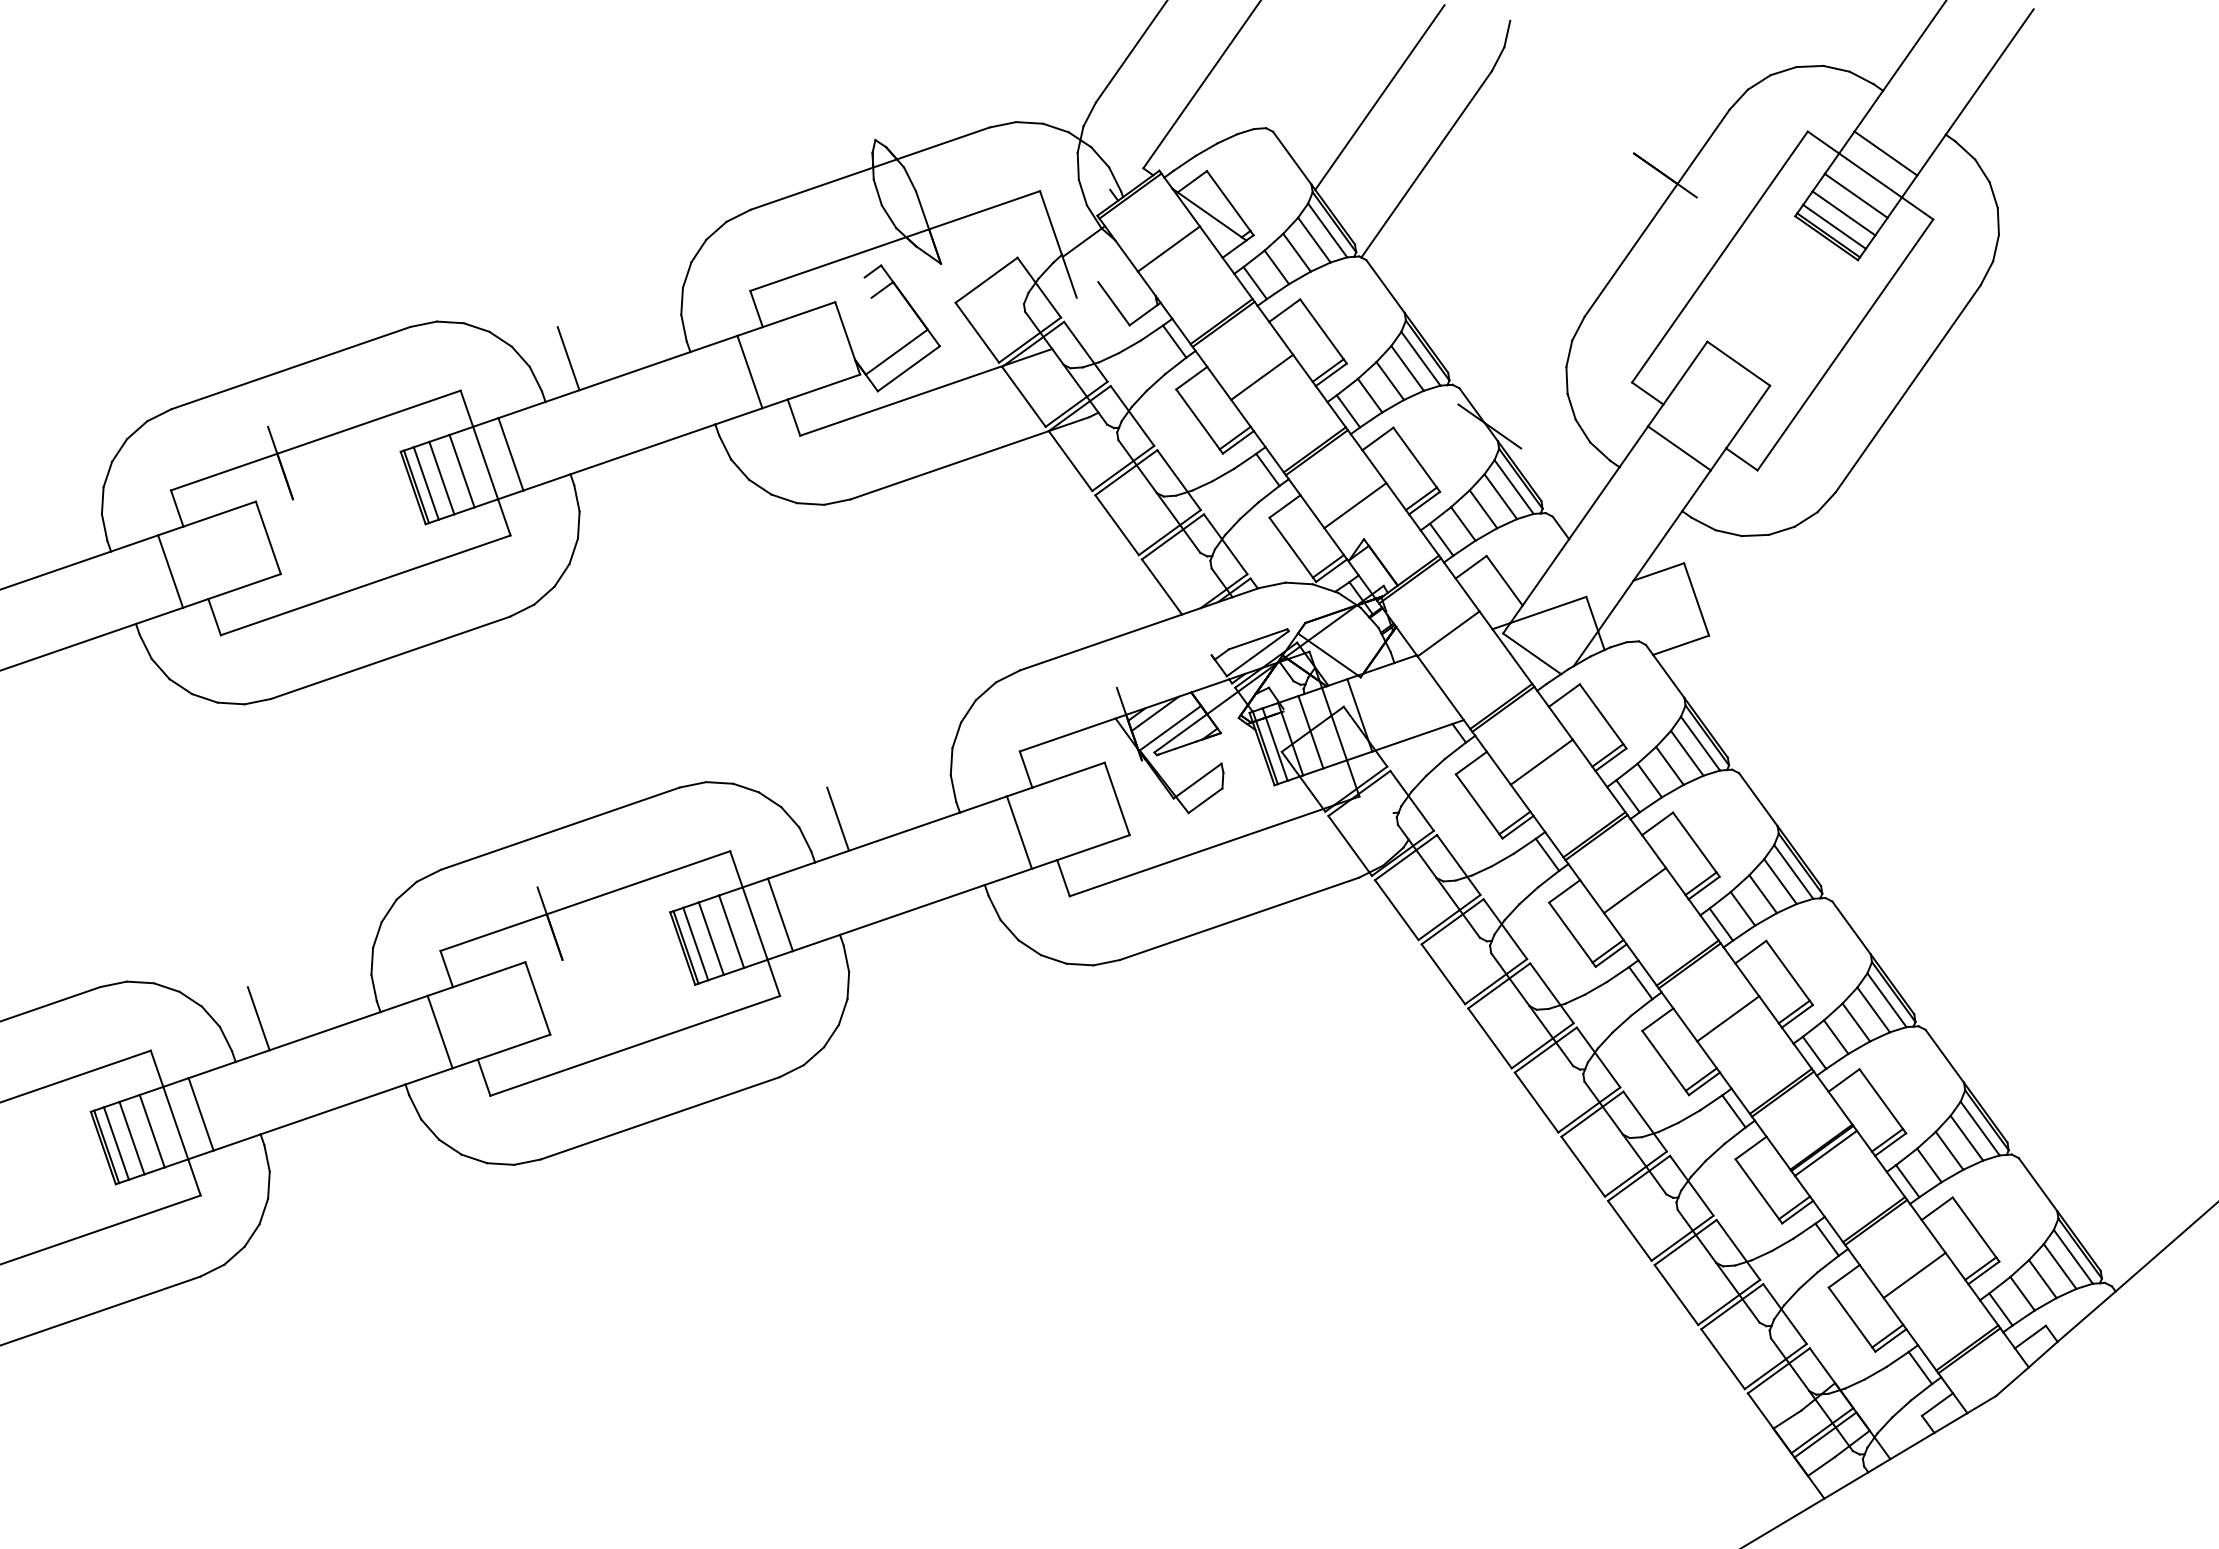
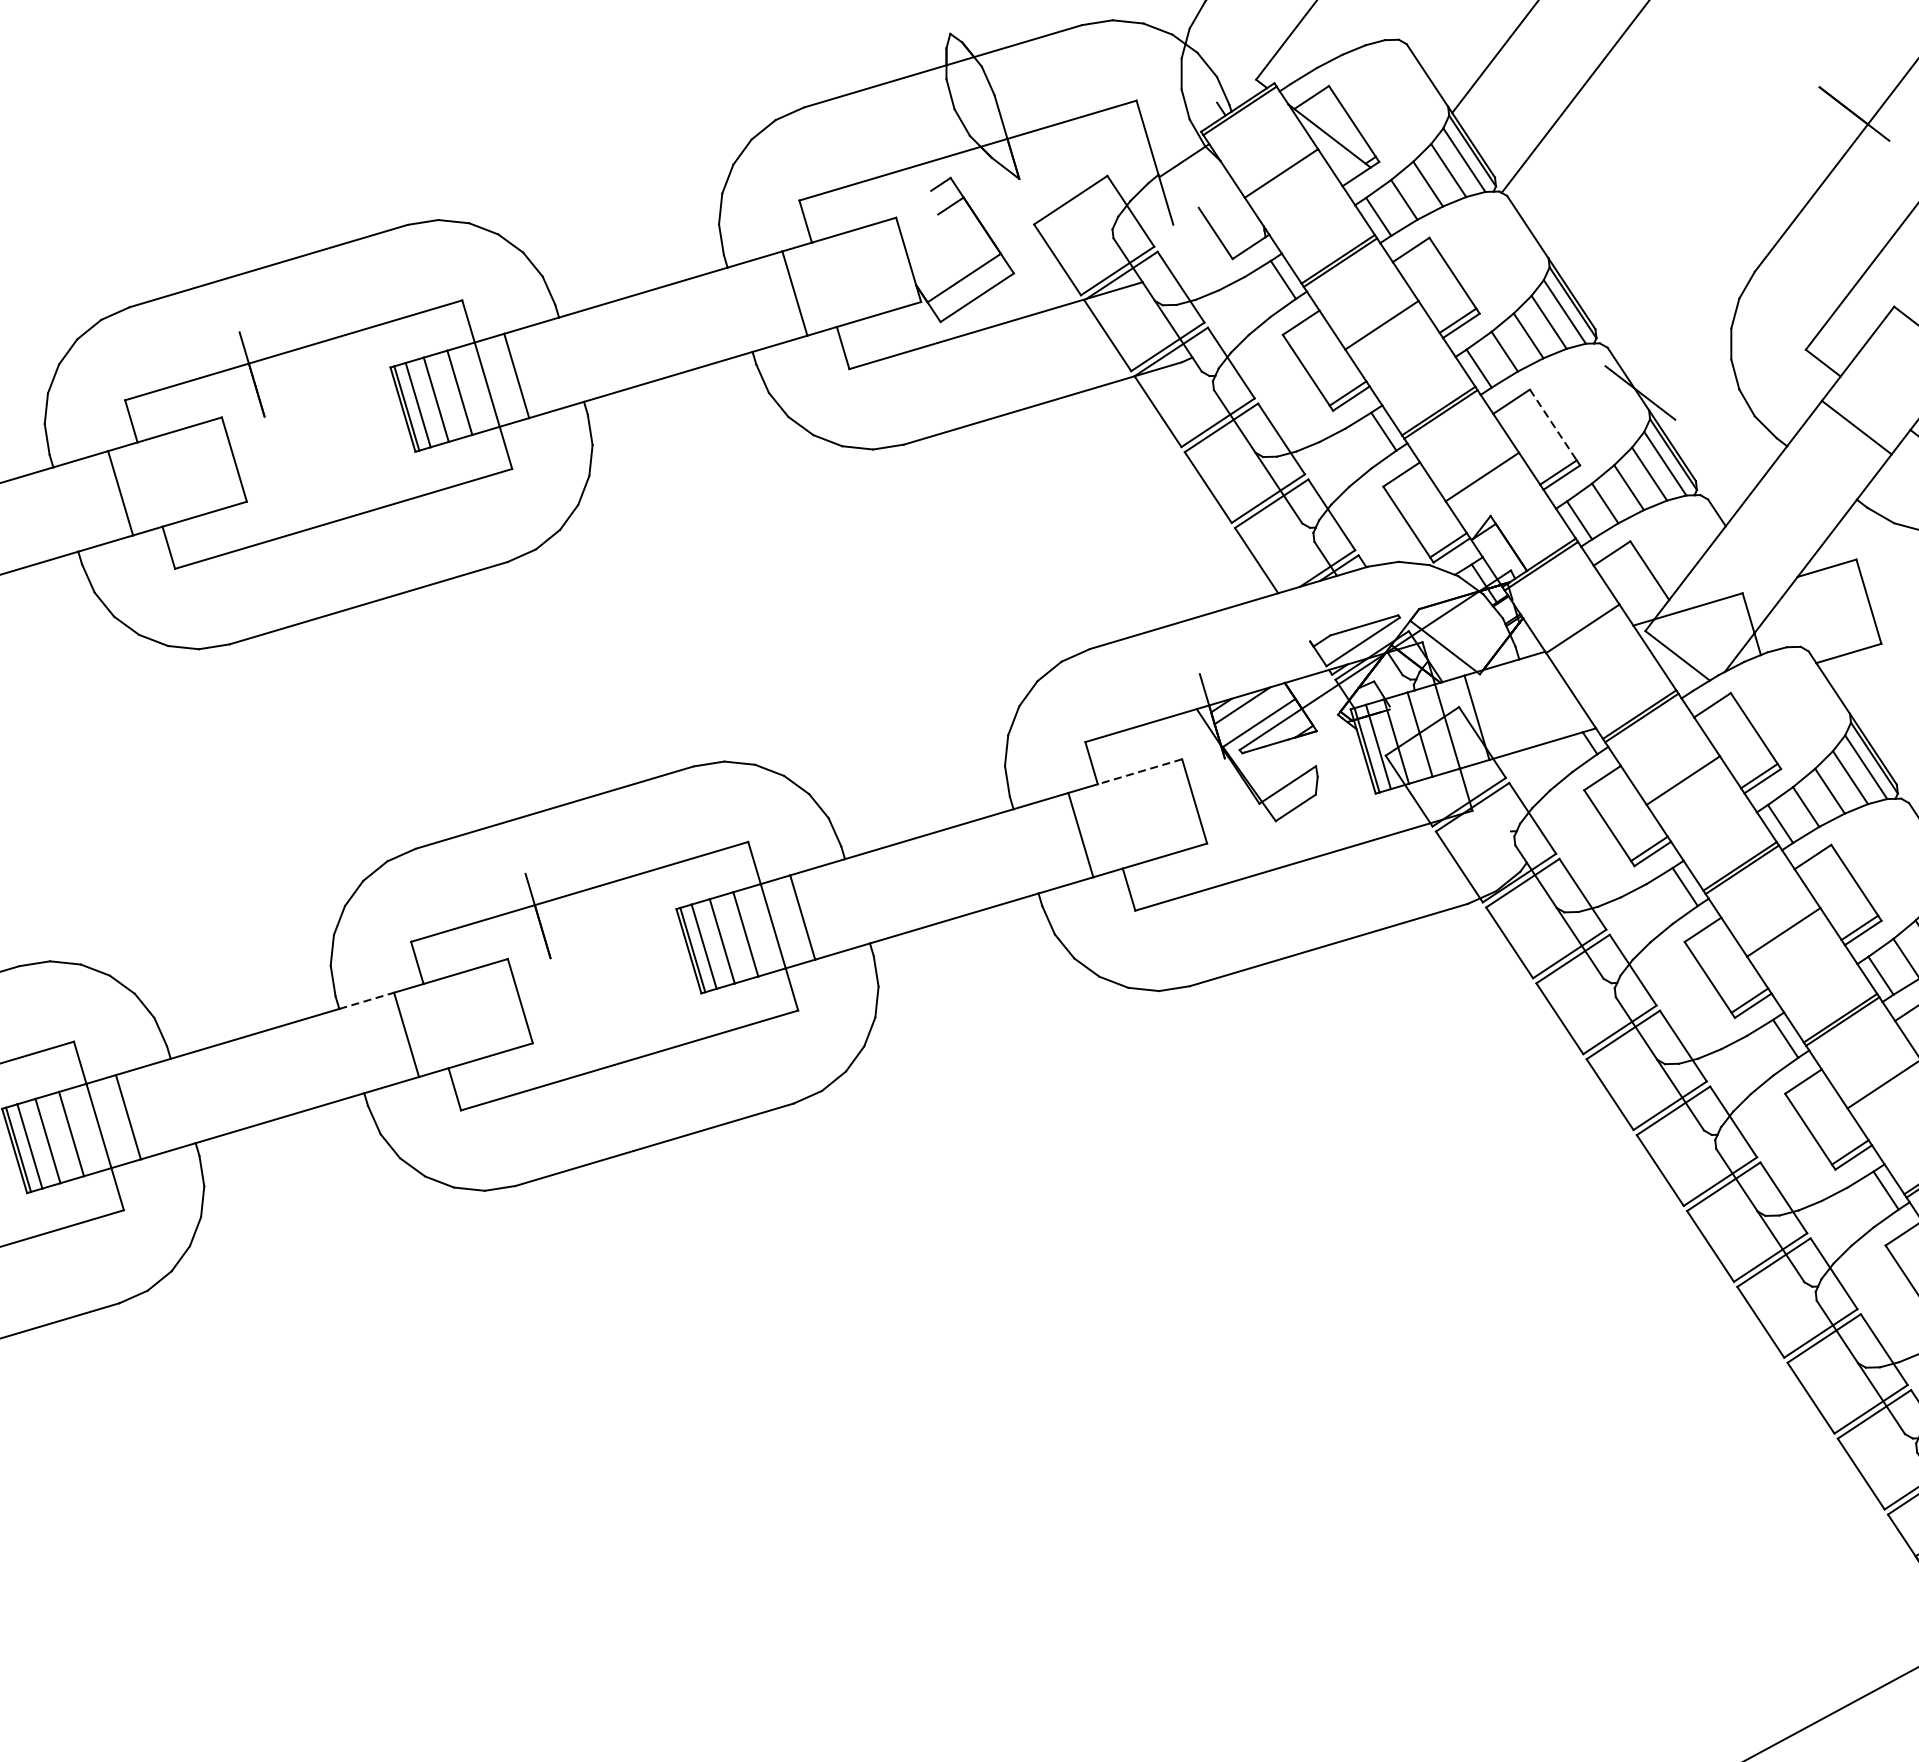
line: (568, 358) -> (587, 268), removed
line: (1415, 457) -> (1553, 424), solid -> dashed
line: (1068, 775) -> (1139, 772), solid -> dashed
line: (838, 818) -> (874, 809), removed
line: (404, 1003) -> (367, 1000), solid -> dashed
line: (258, 1018) -> (199, 1010), removed

